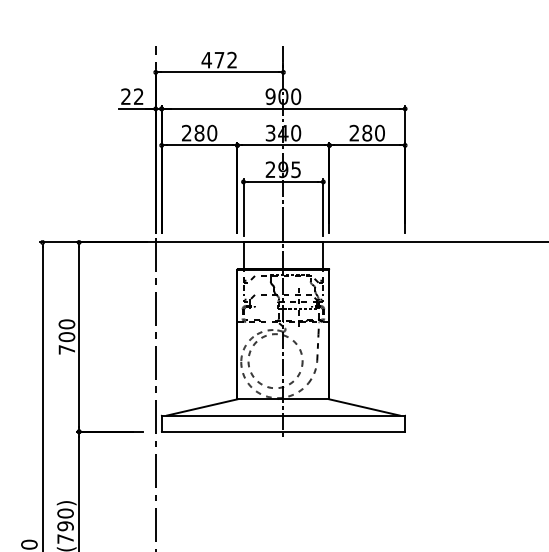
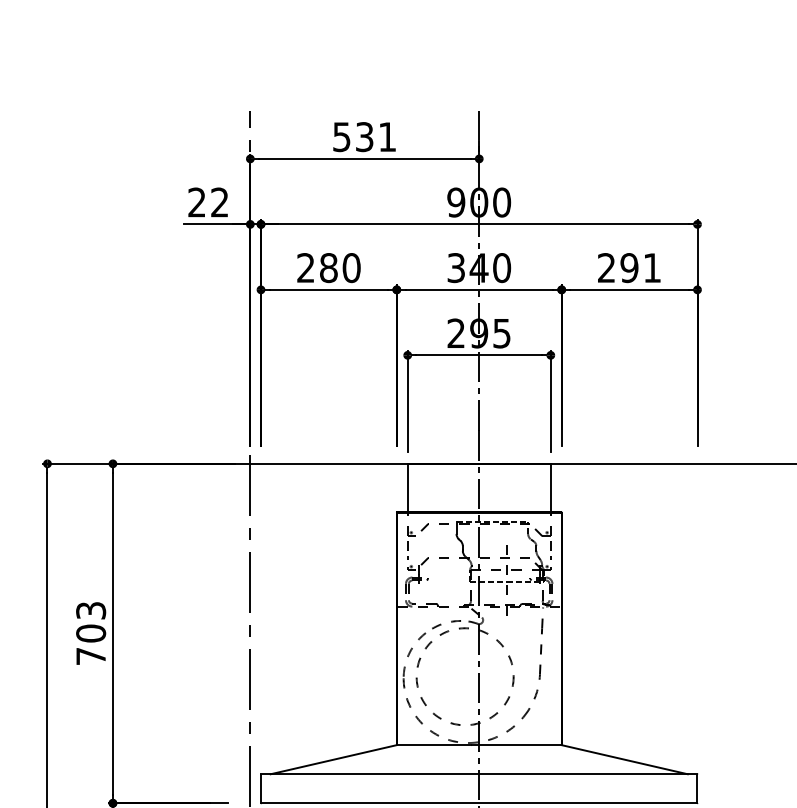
text: (218, 59) -> (362, 135), 472 -> 531
text: (373, 132) -> (640, 266), 280 -> 291
text: (66, 324) -> (90, 610), 700 -> 703

